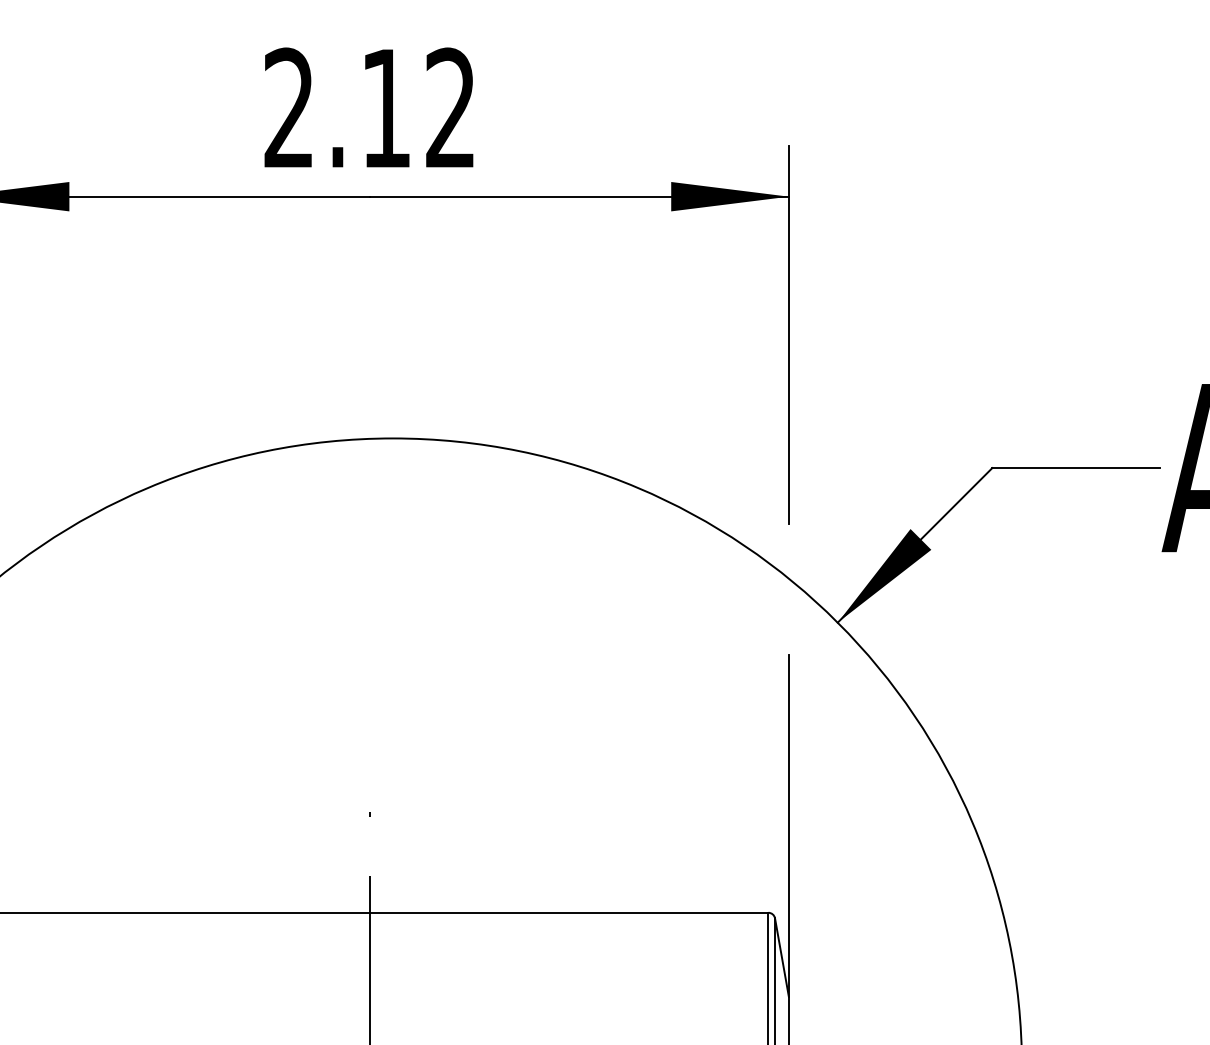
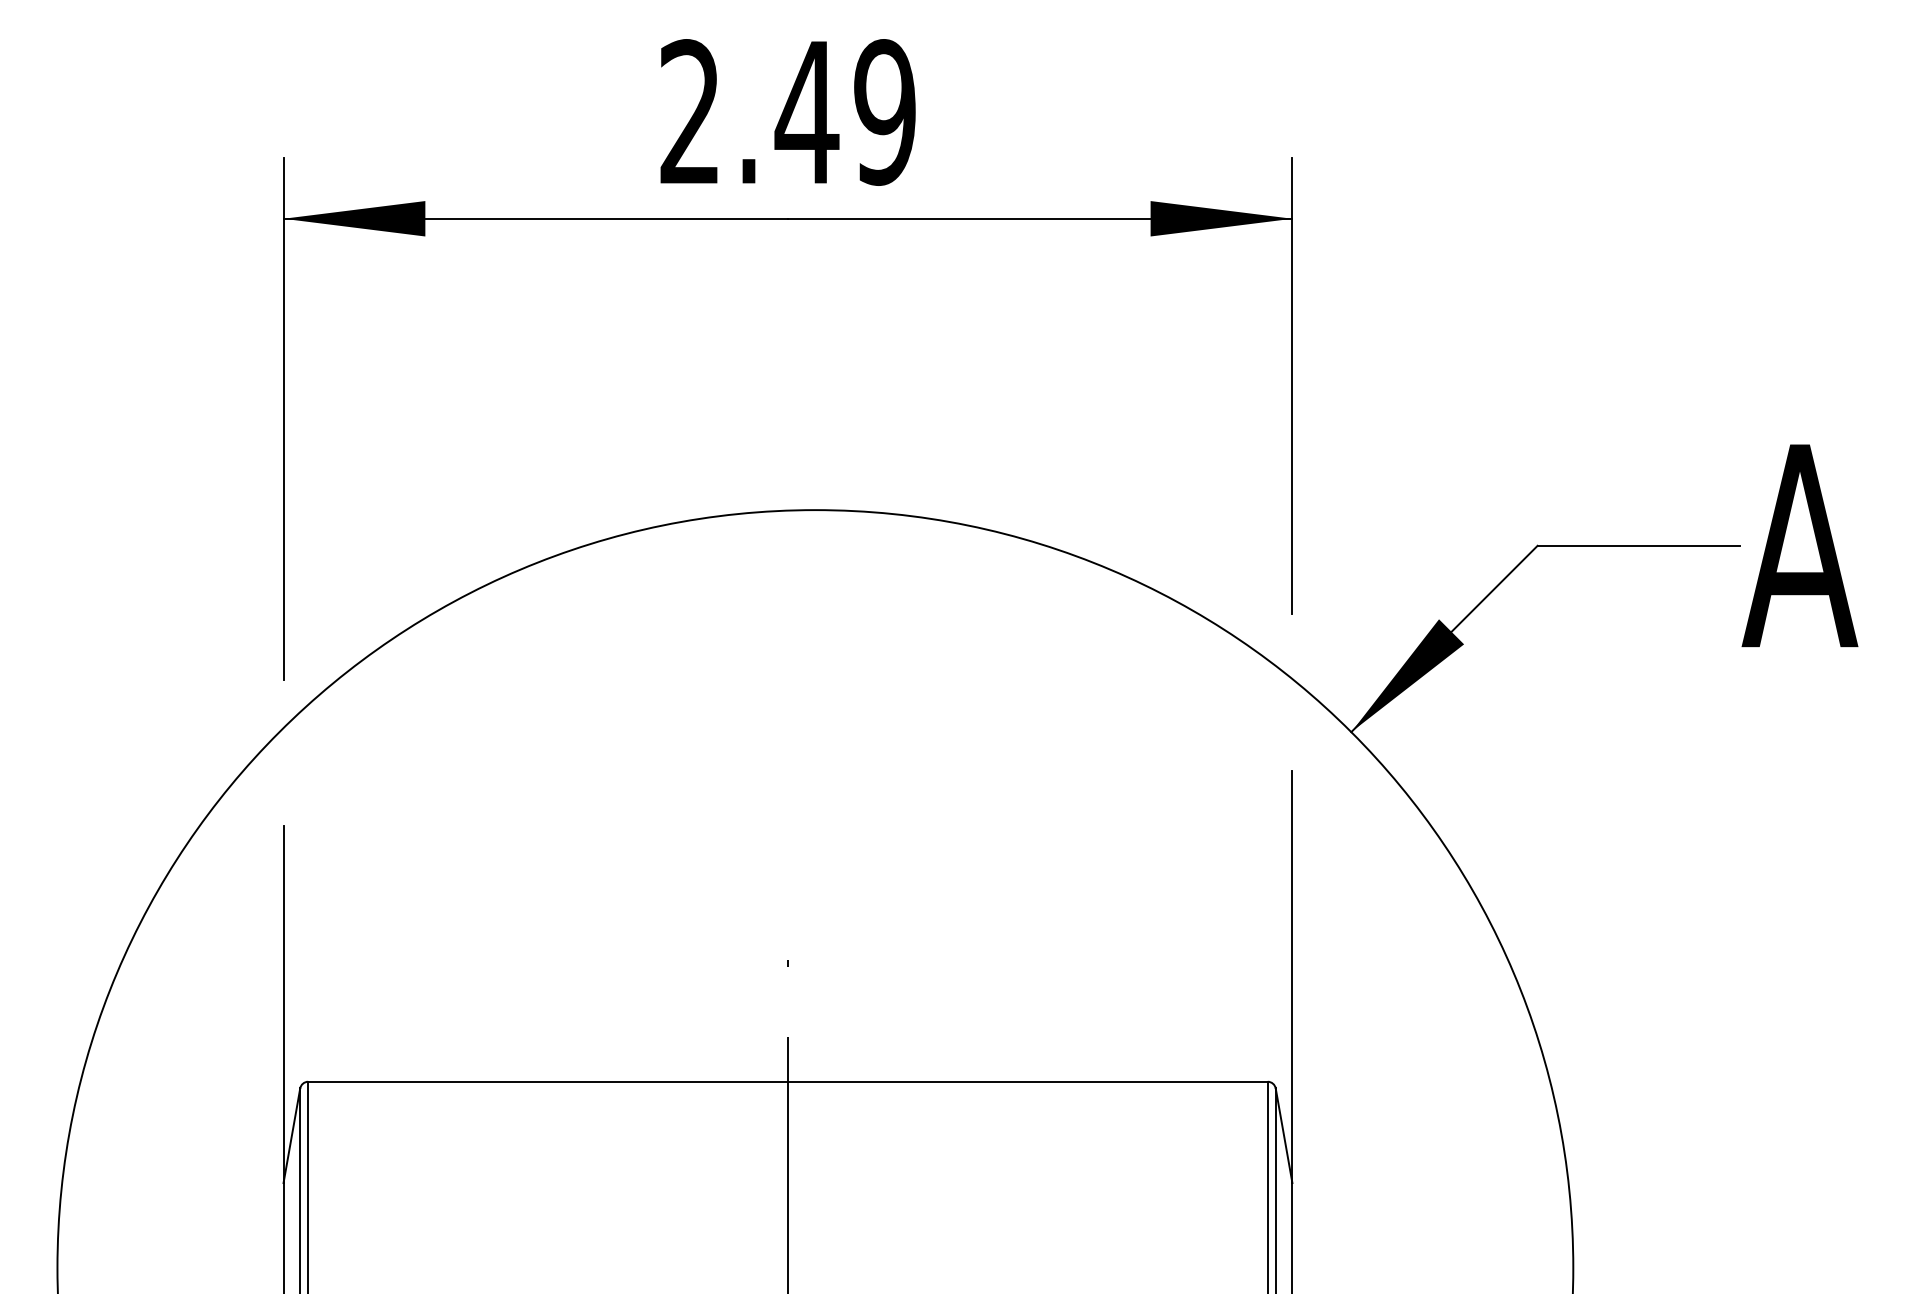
text: (417, 108) -> (844, 112), 2.12 -> 2.49

